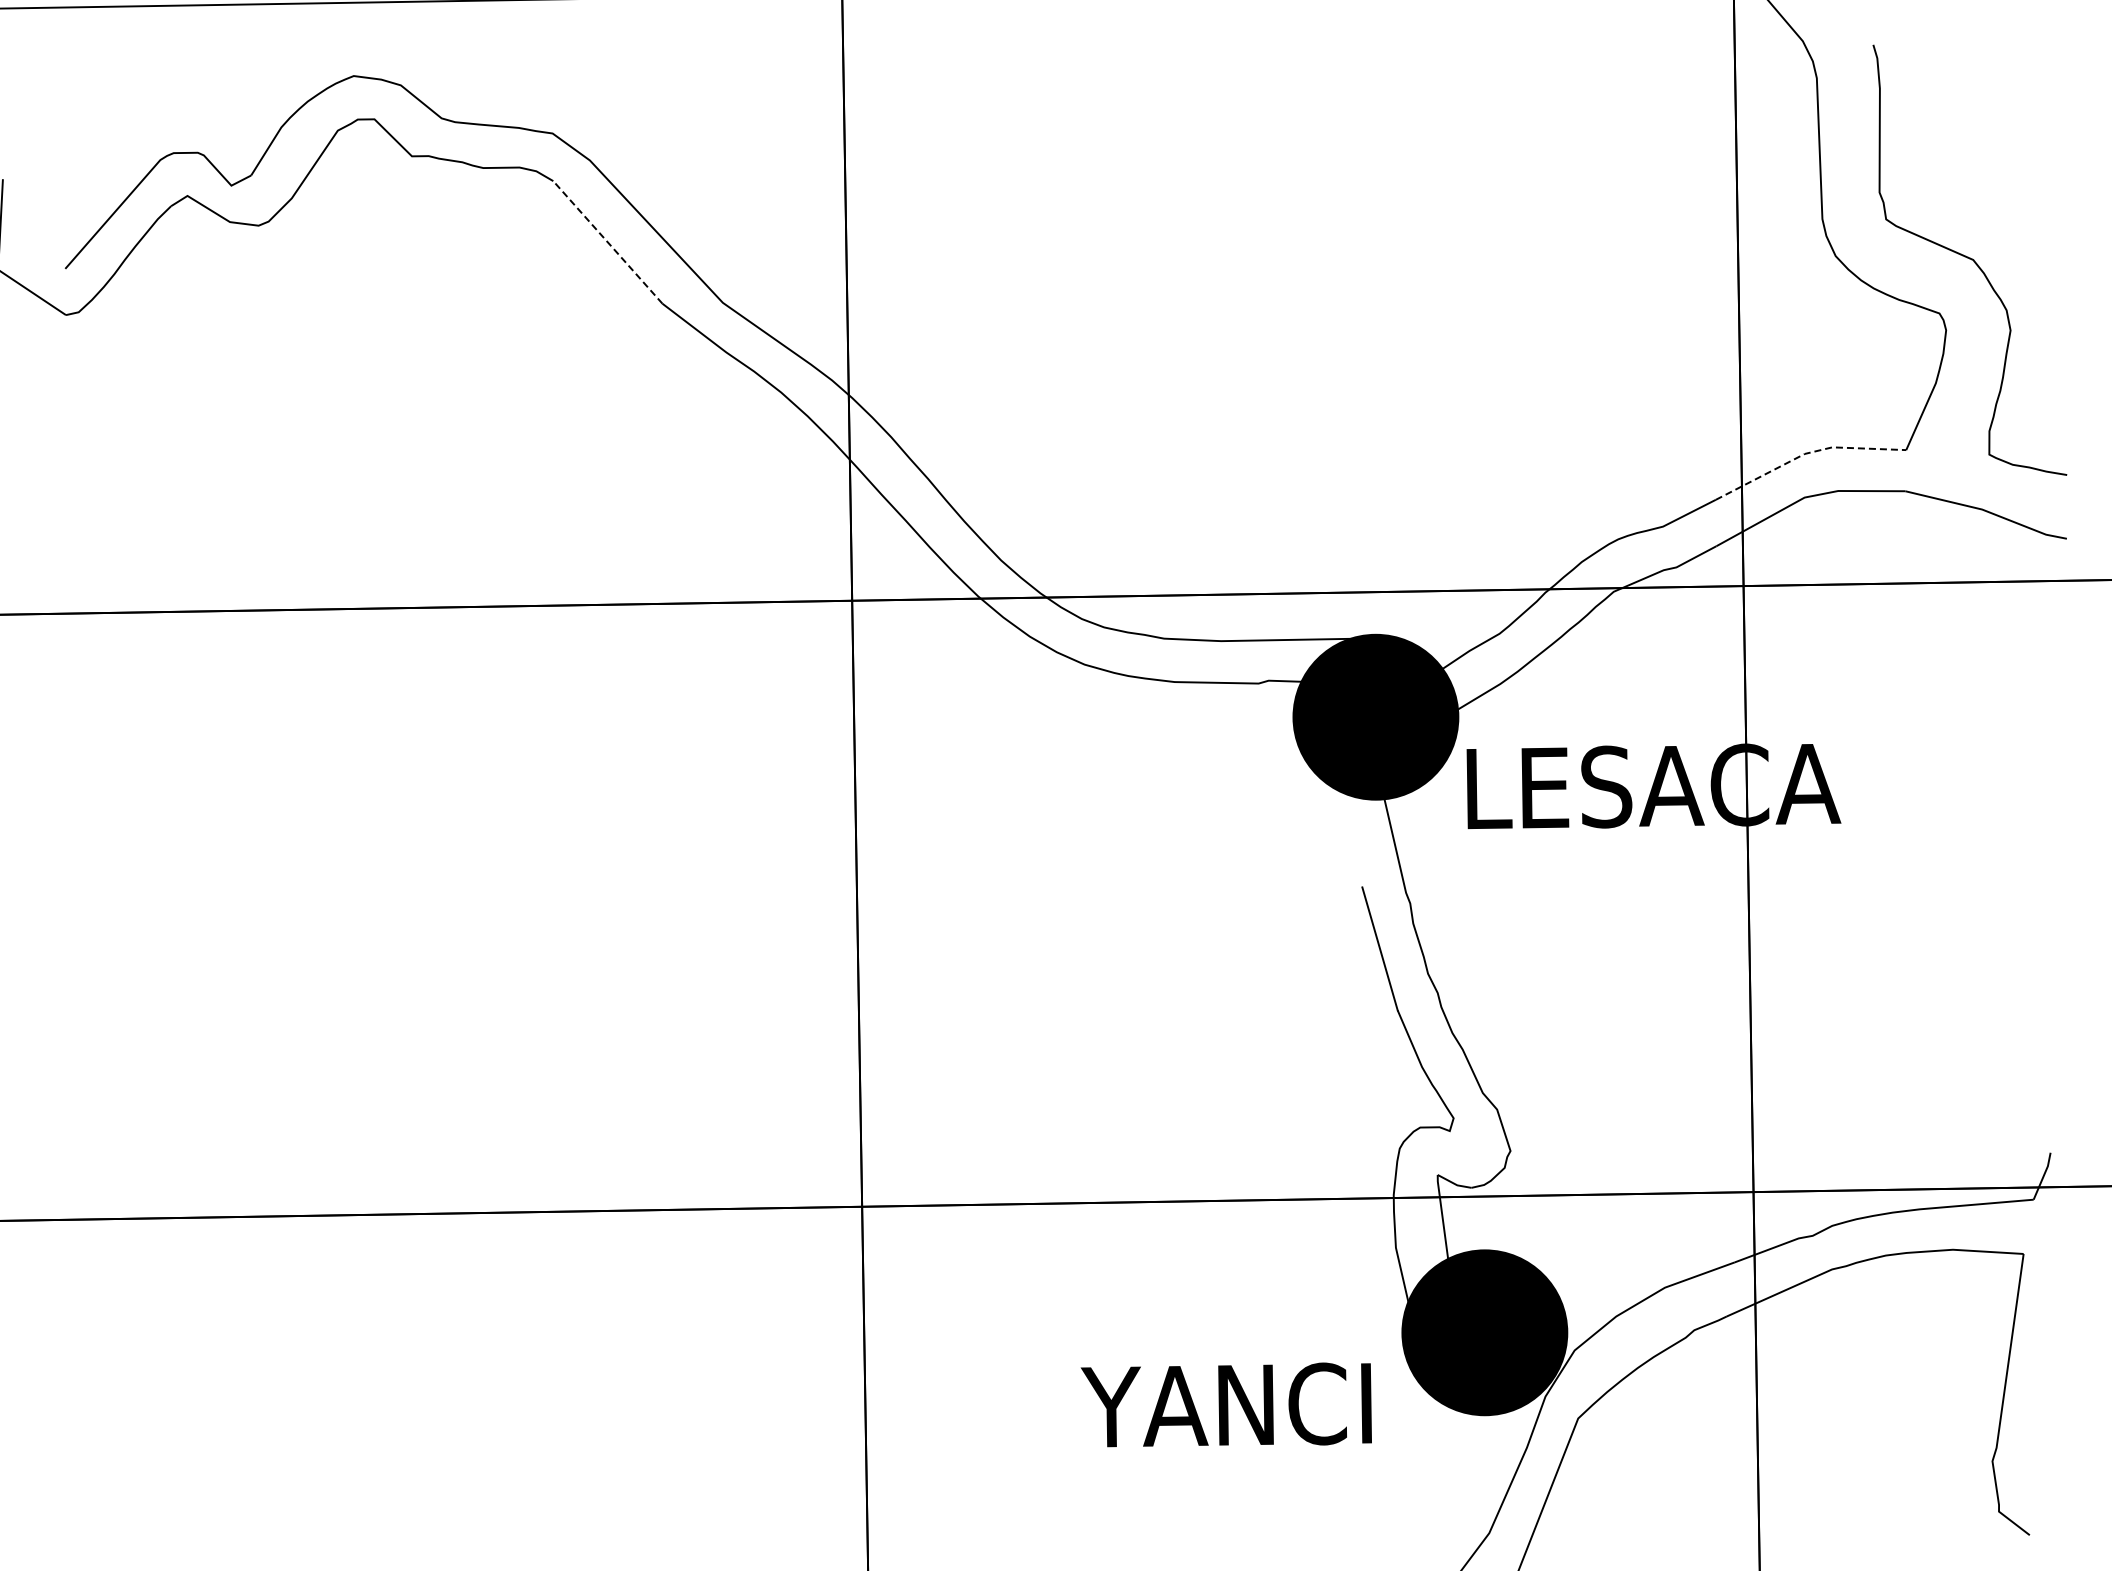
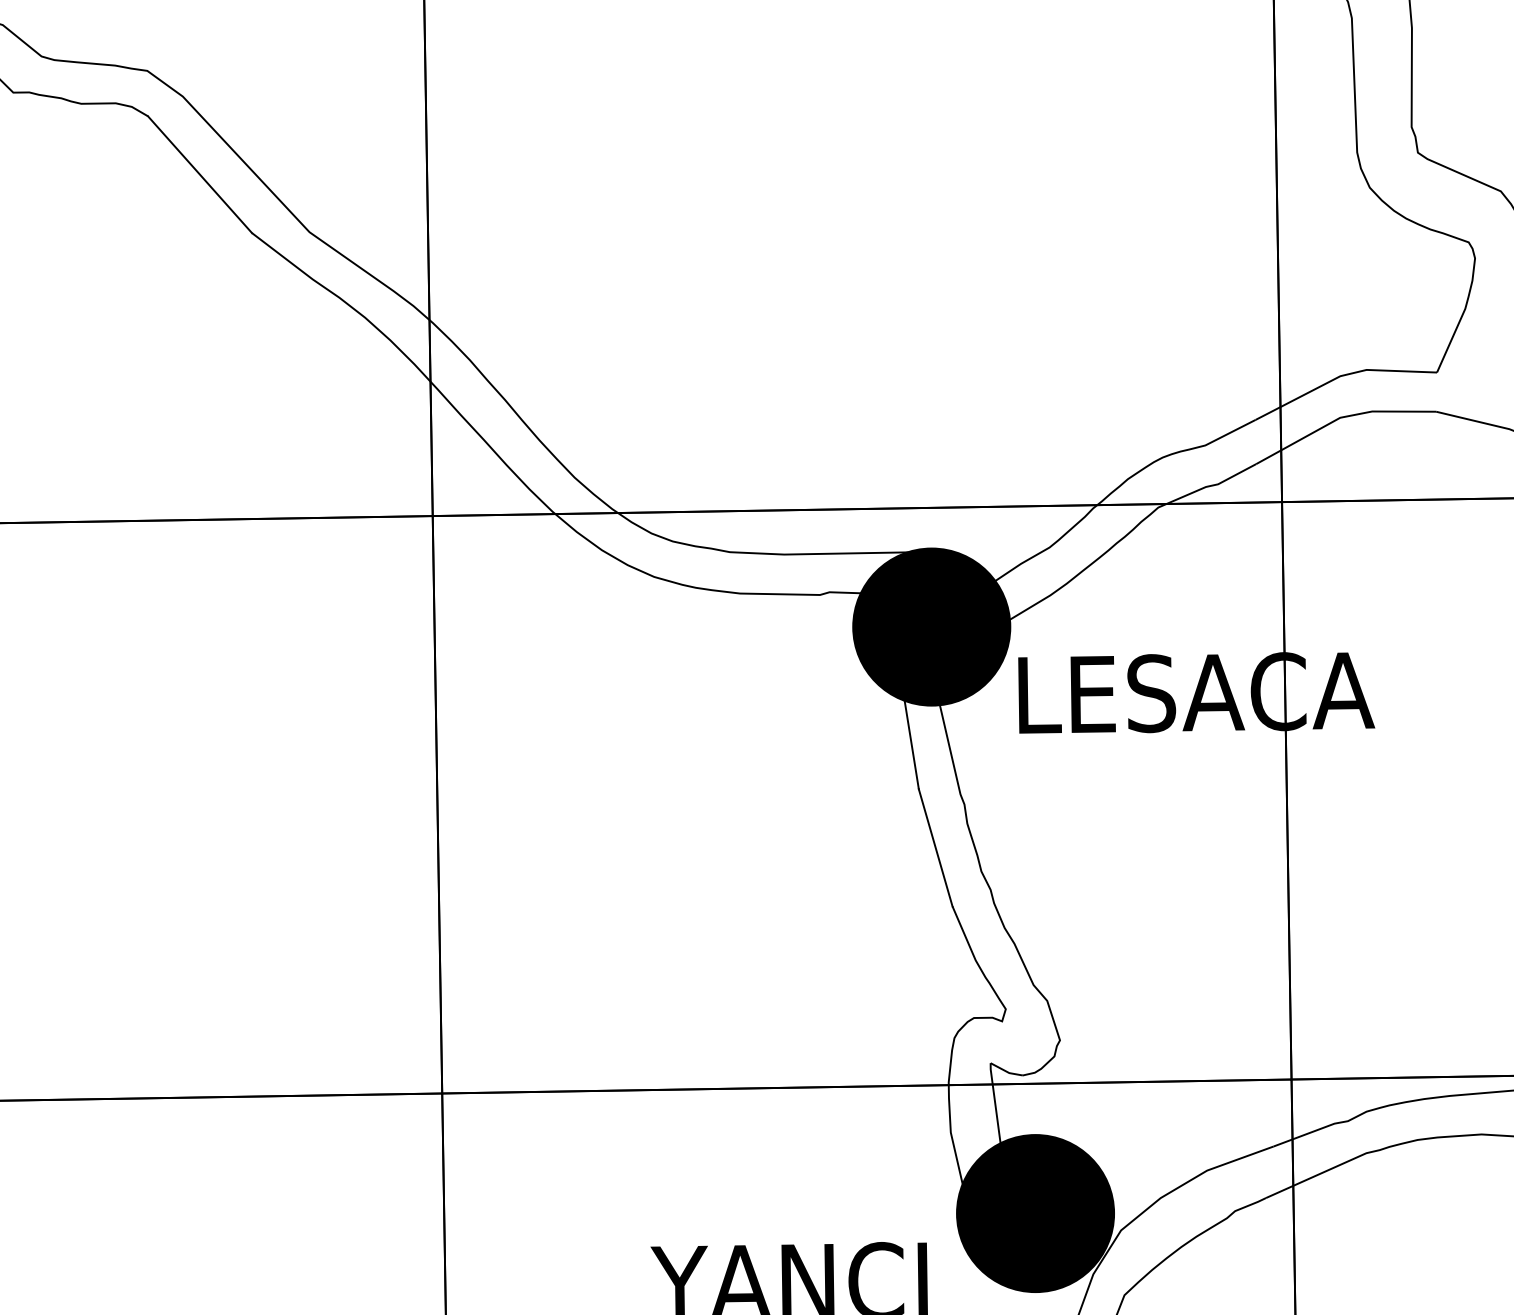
line: (607, 242) -> (199, 174), dashed -> solid
line: (1805, 453) -> (1341, 375), dashed -> solid
line: (1354, 840) -> (911, 744), added

